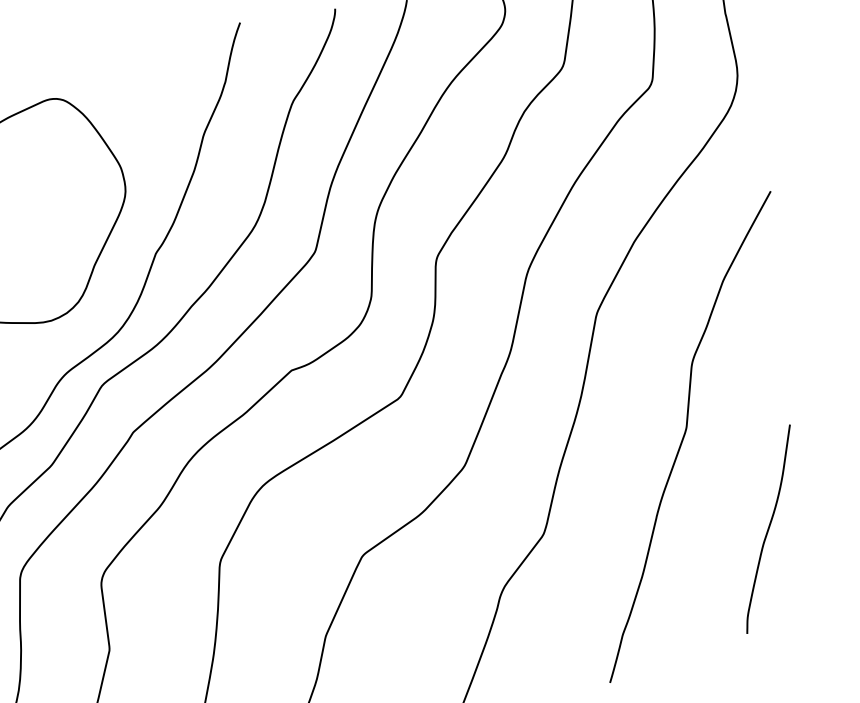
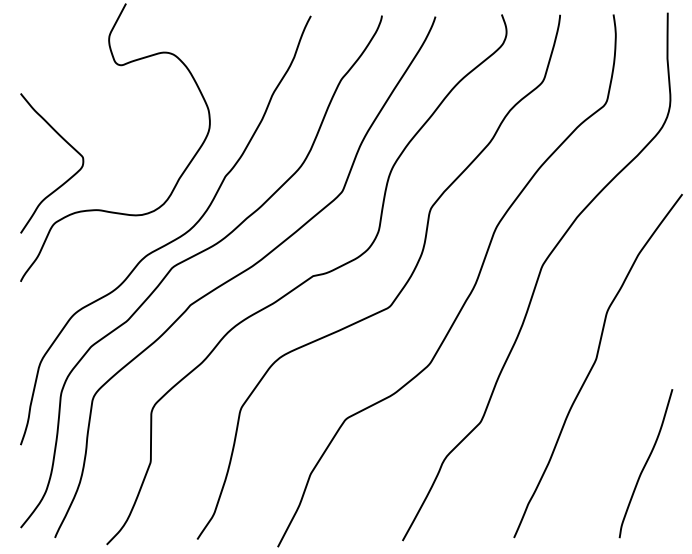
curve: (767, 529) -> (645, 463), moved

